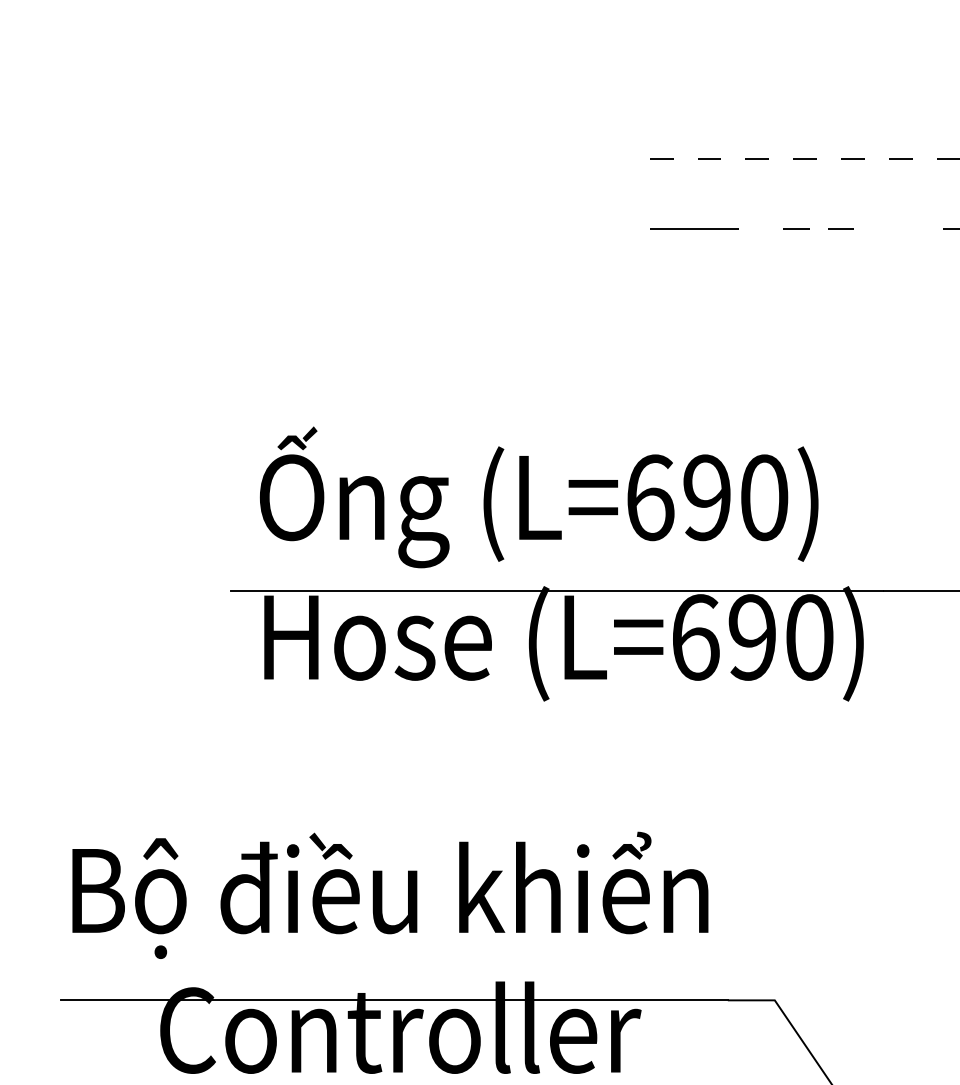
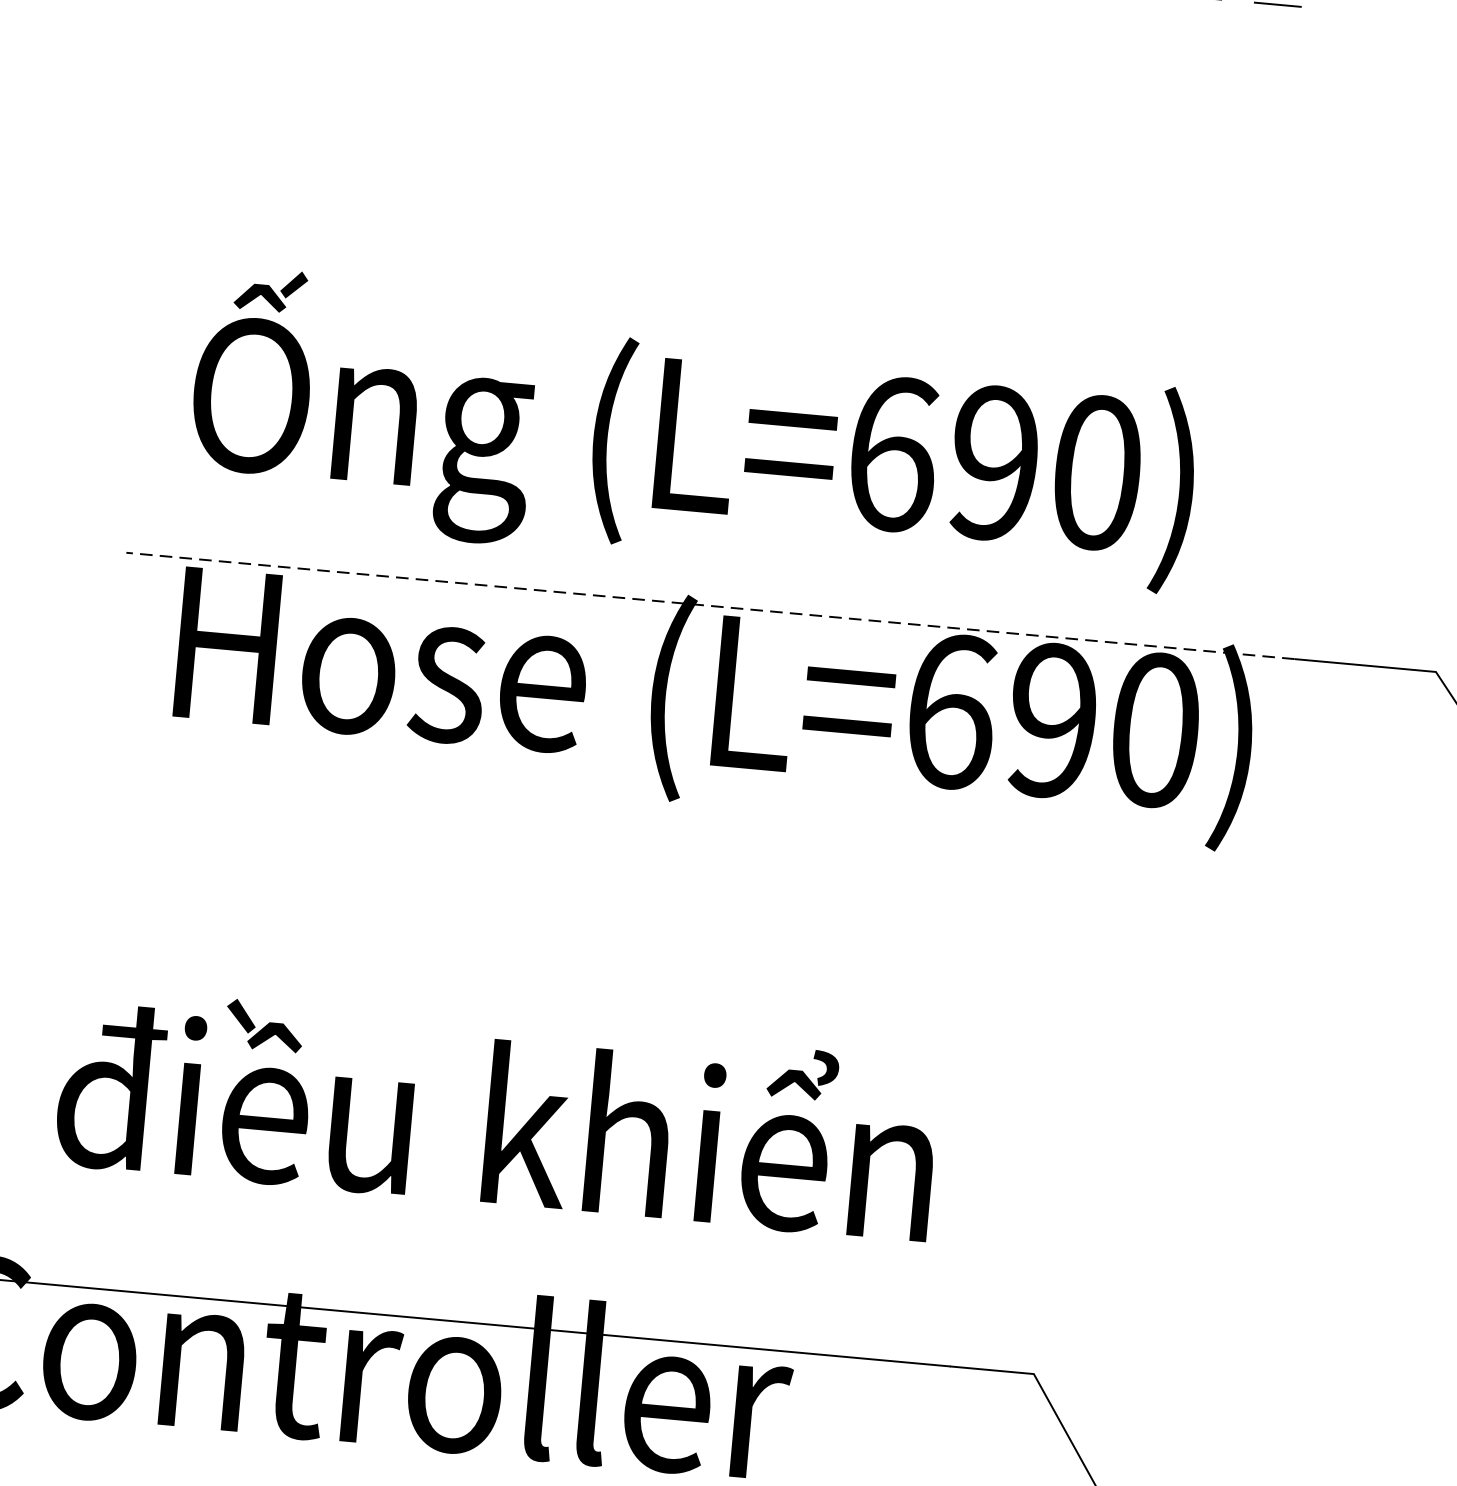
line: (556, 591) -> (709, 606), solid -> dashed

